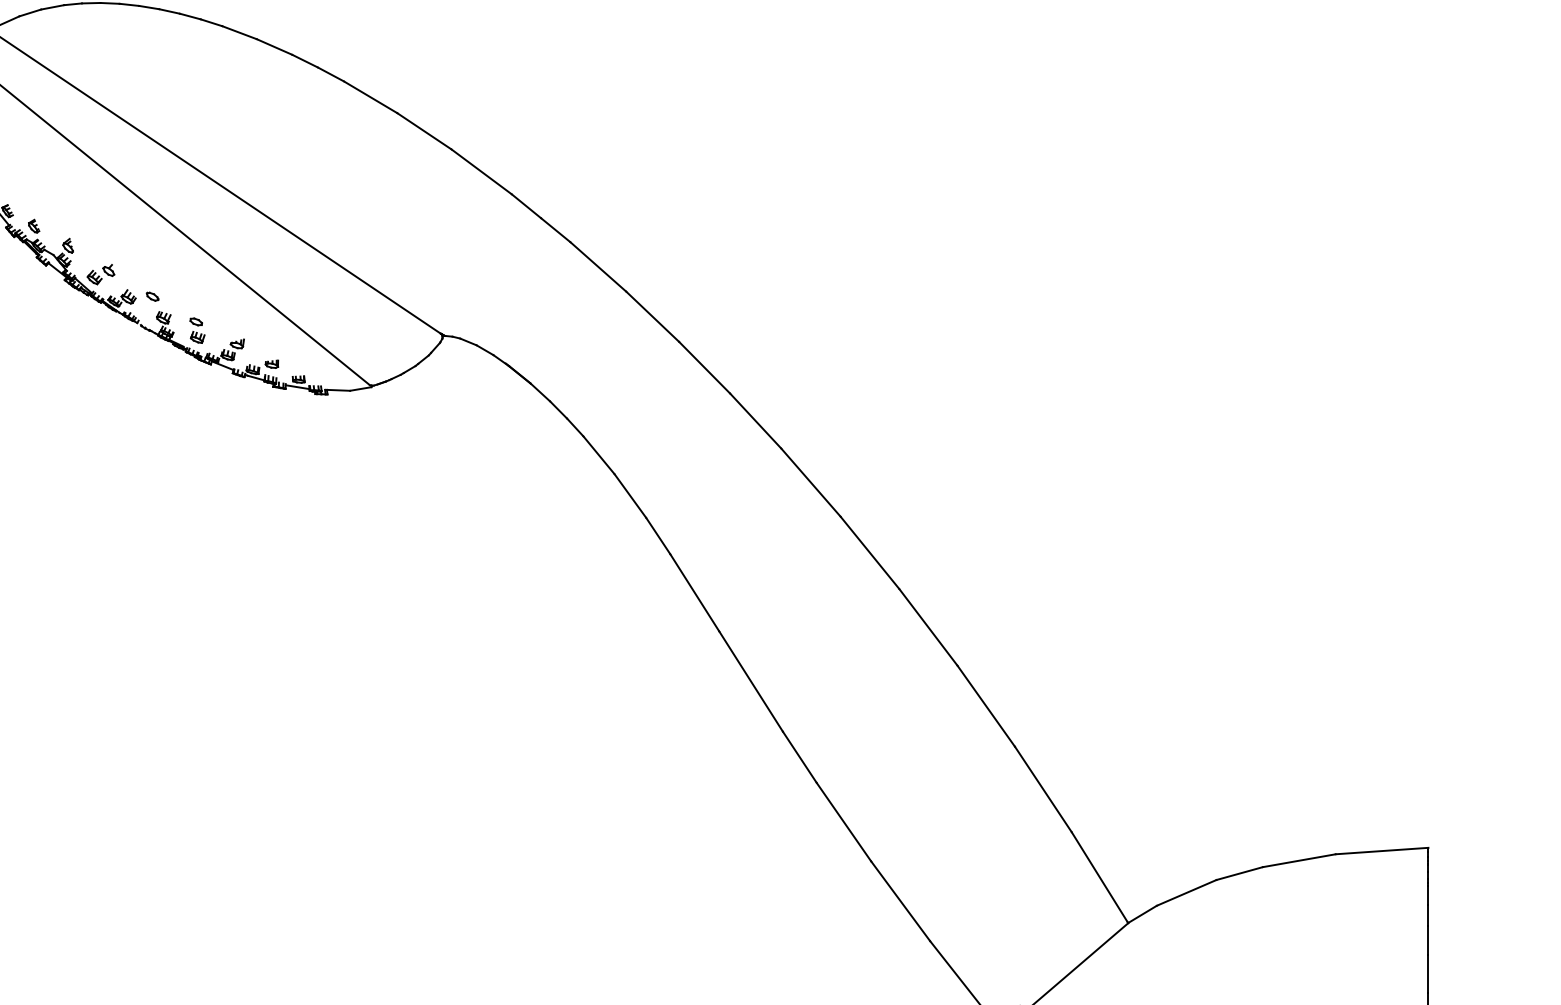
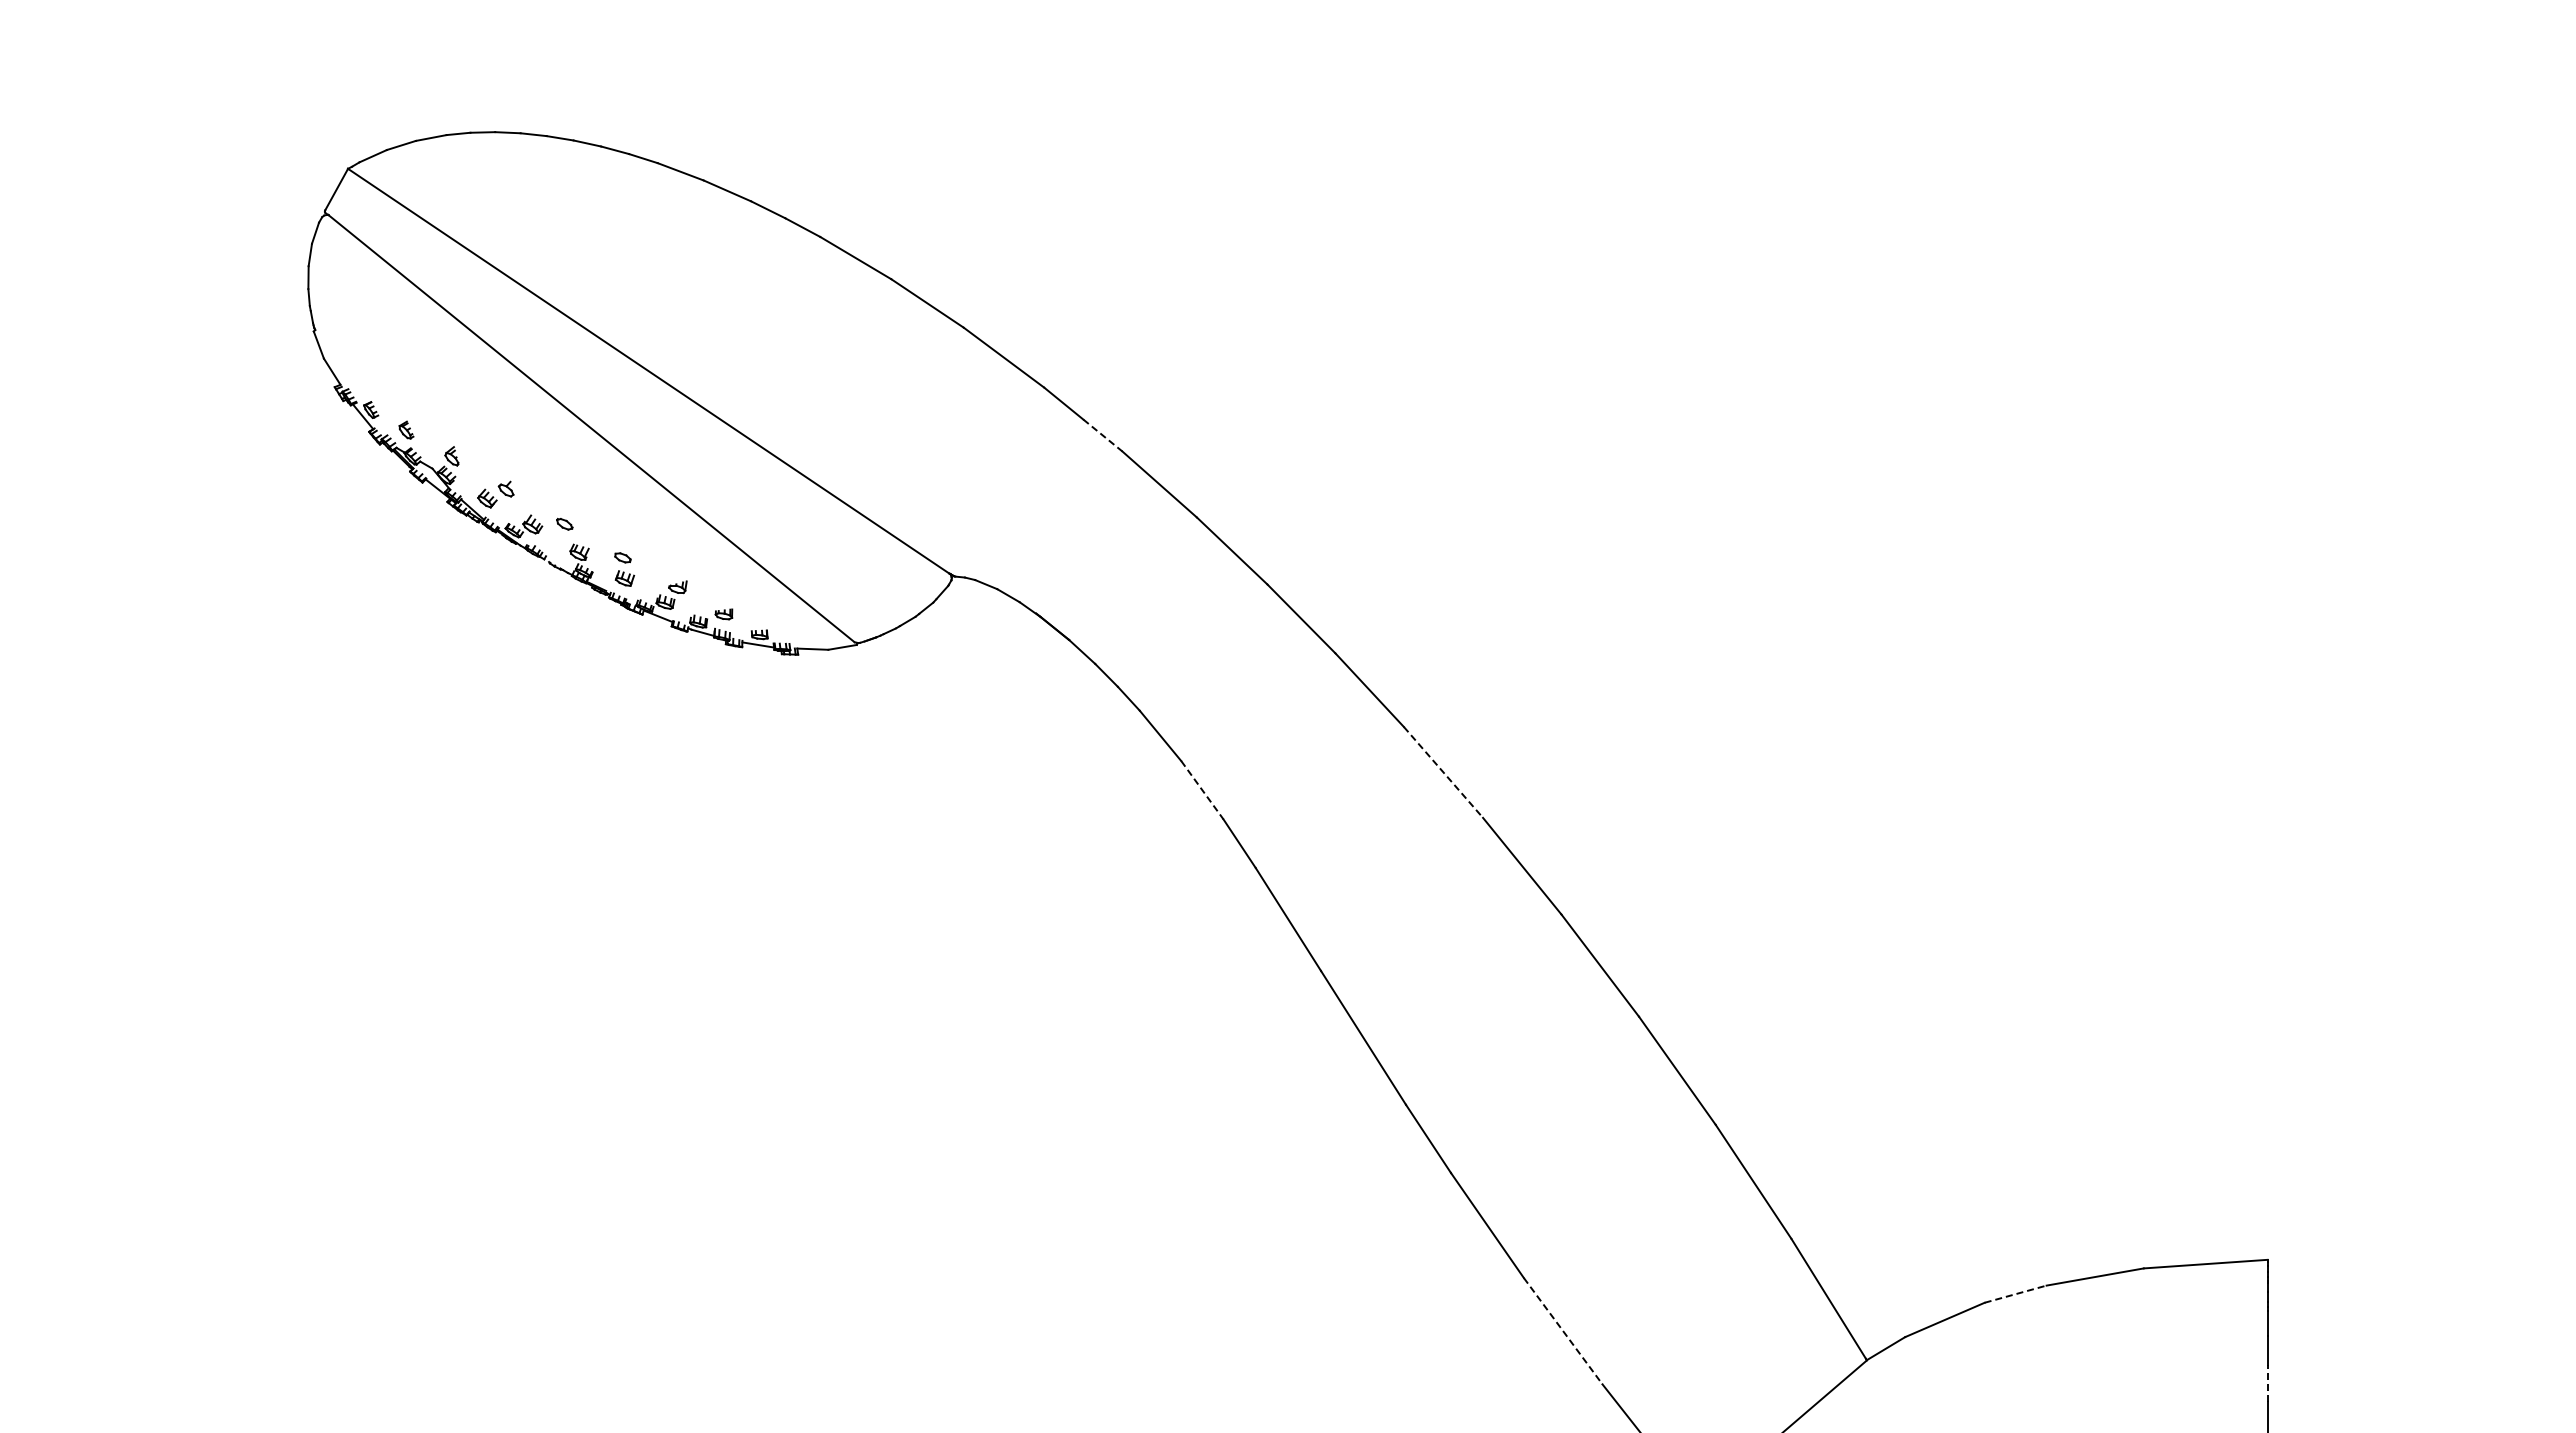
line: (556, 230) -> (1103, 435), solid -> dashed
line: (811, 482) -> (1443, 772), solid -> dashed
line: (630, 496) -> (1202, 790), solid -> dashed
line: (1240, 873) -> (2016, 1294), solid -> dashed
line: (900, 901) -> (1563, 1331), solid -> dashed
line: (1428, 940) -> (2267, 1383), solid -> dashed

